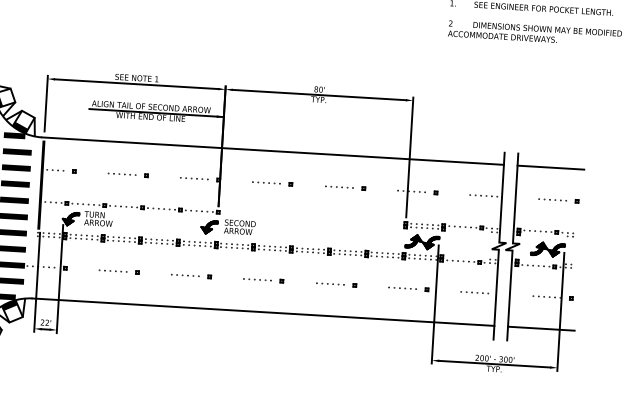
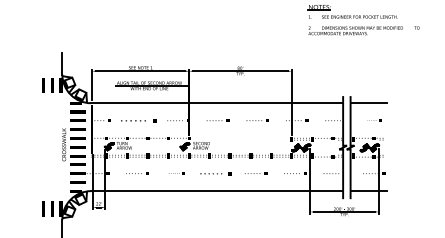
part: (129, 174) -> (139, 120), size x1.6
part: (559, 199) -> (374, 120), size x0.6
part: (191, 275) -> (176, 173), size x0.7
part: (264, 279) -> (216, 173), size x1.4

